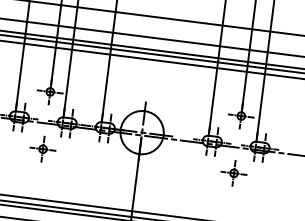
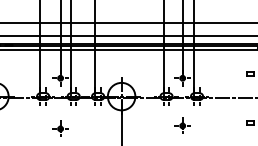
part: (42, 148) -> (60, 128), moved
part: (233, 172) -> (182, 125), moved

